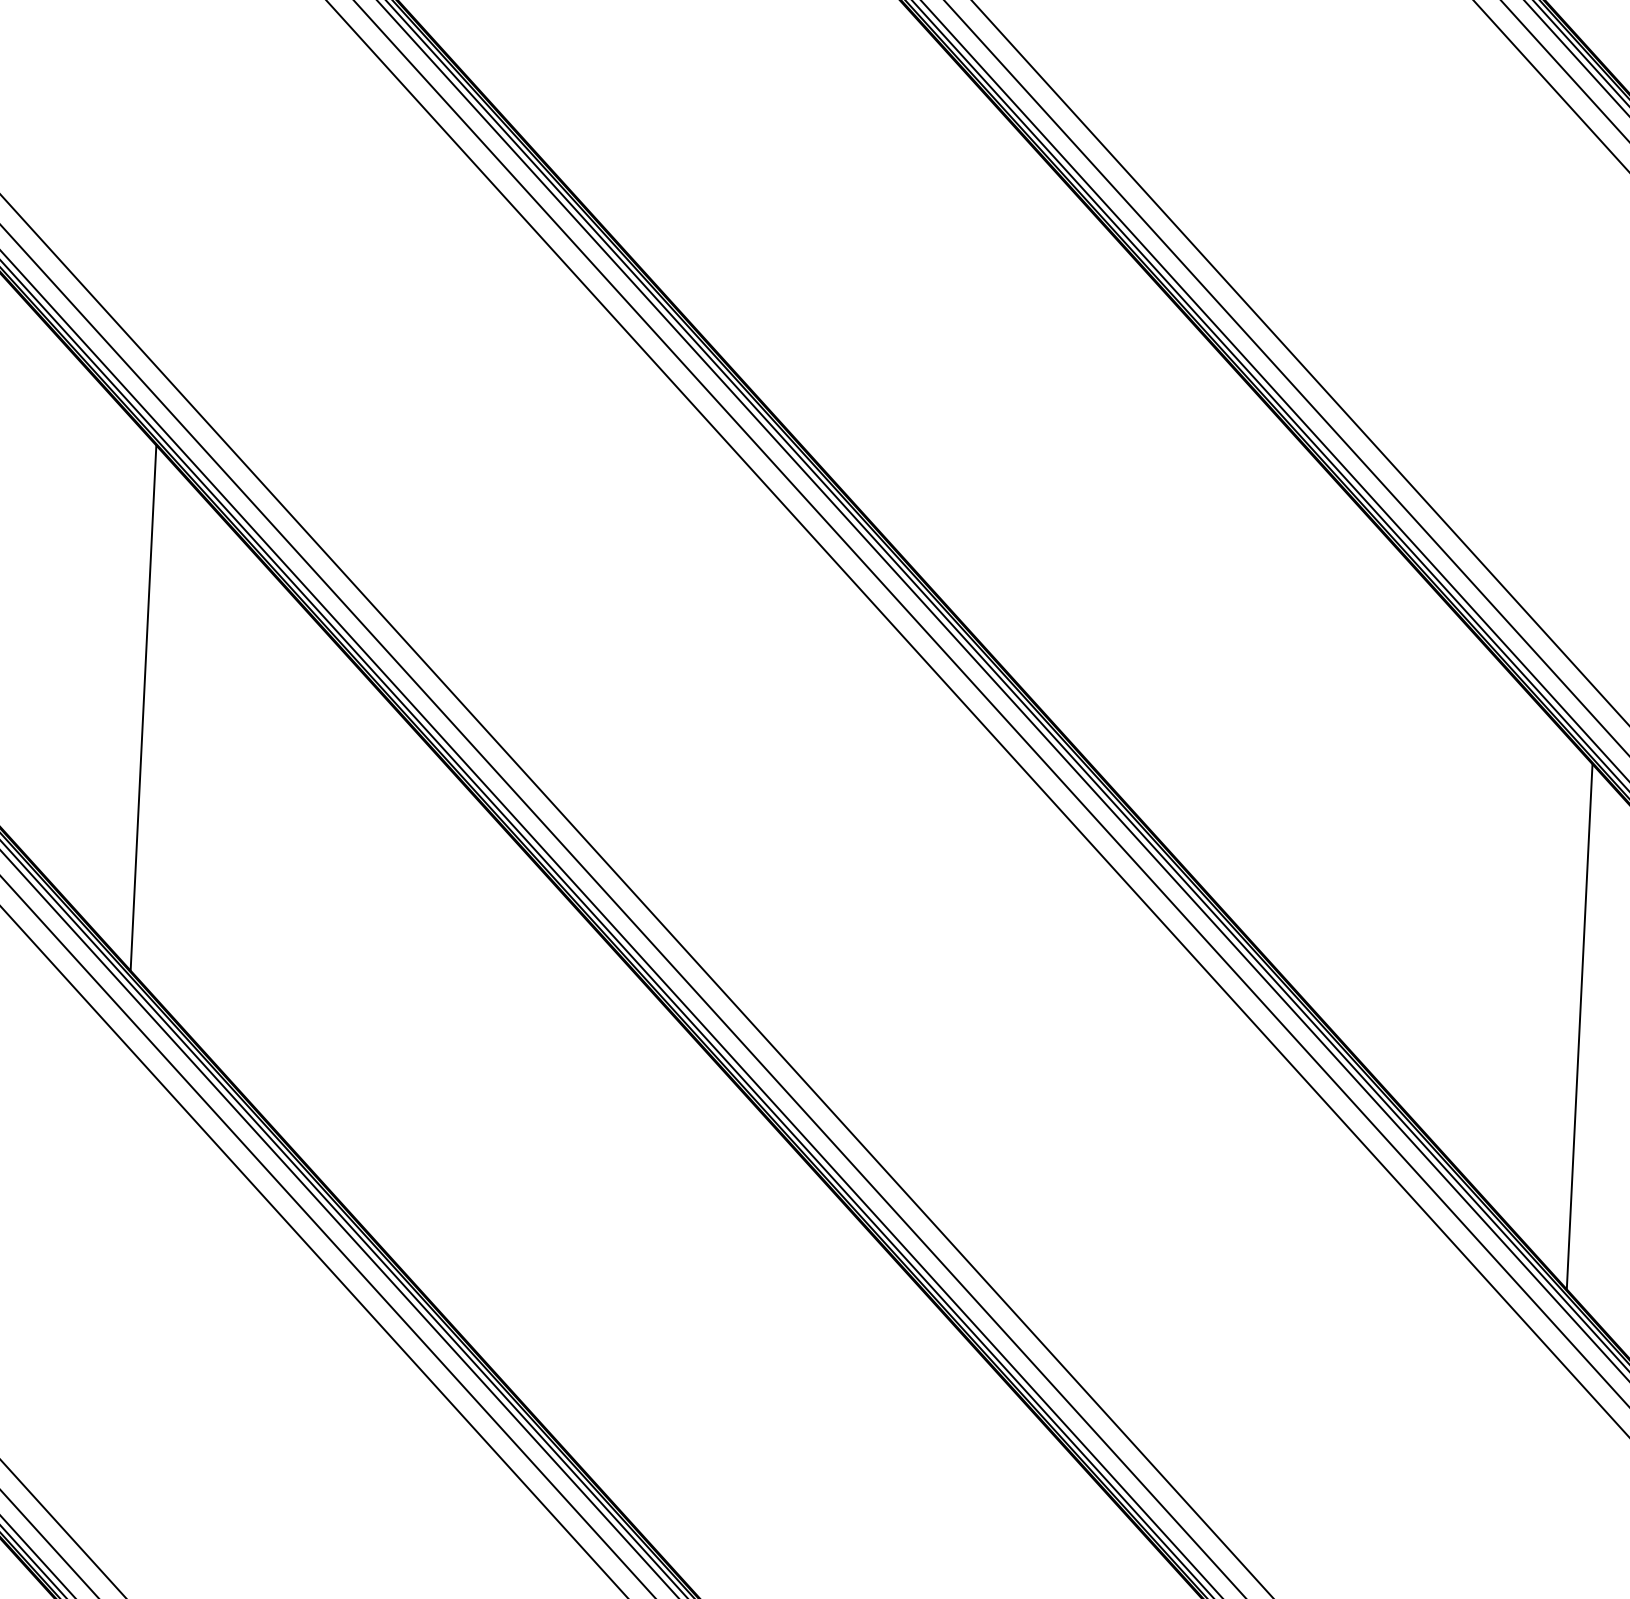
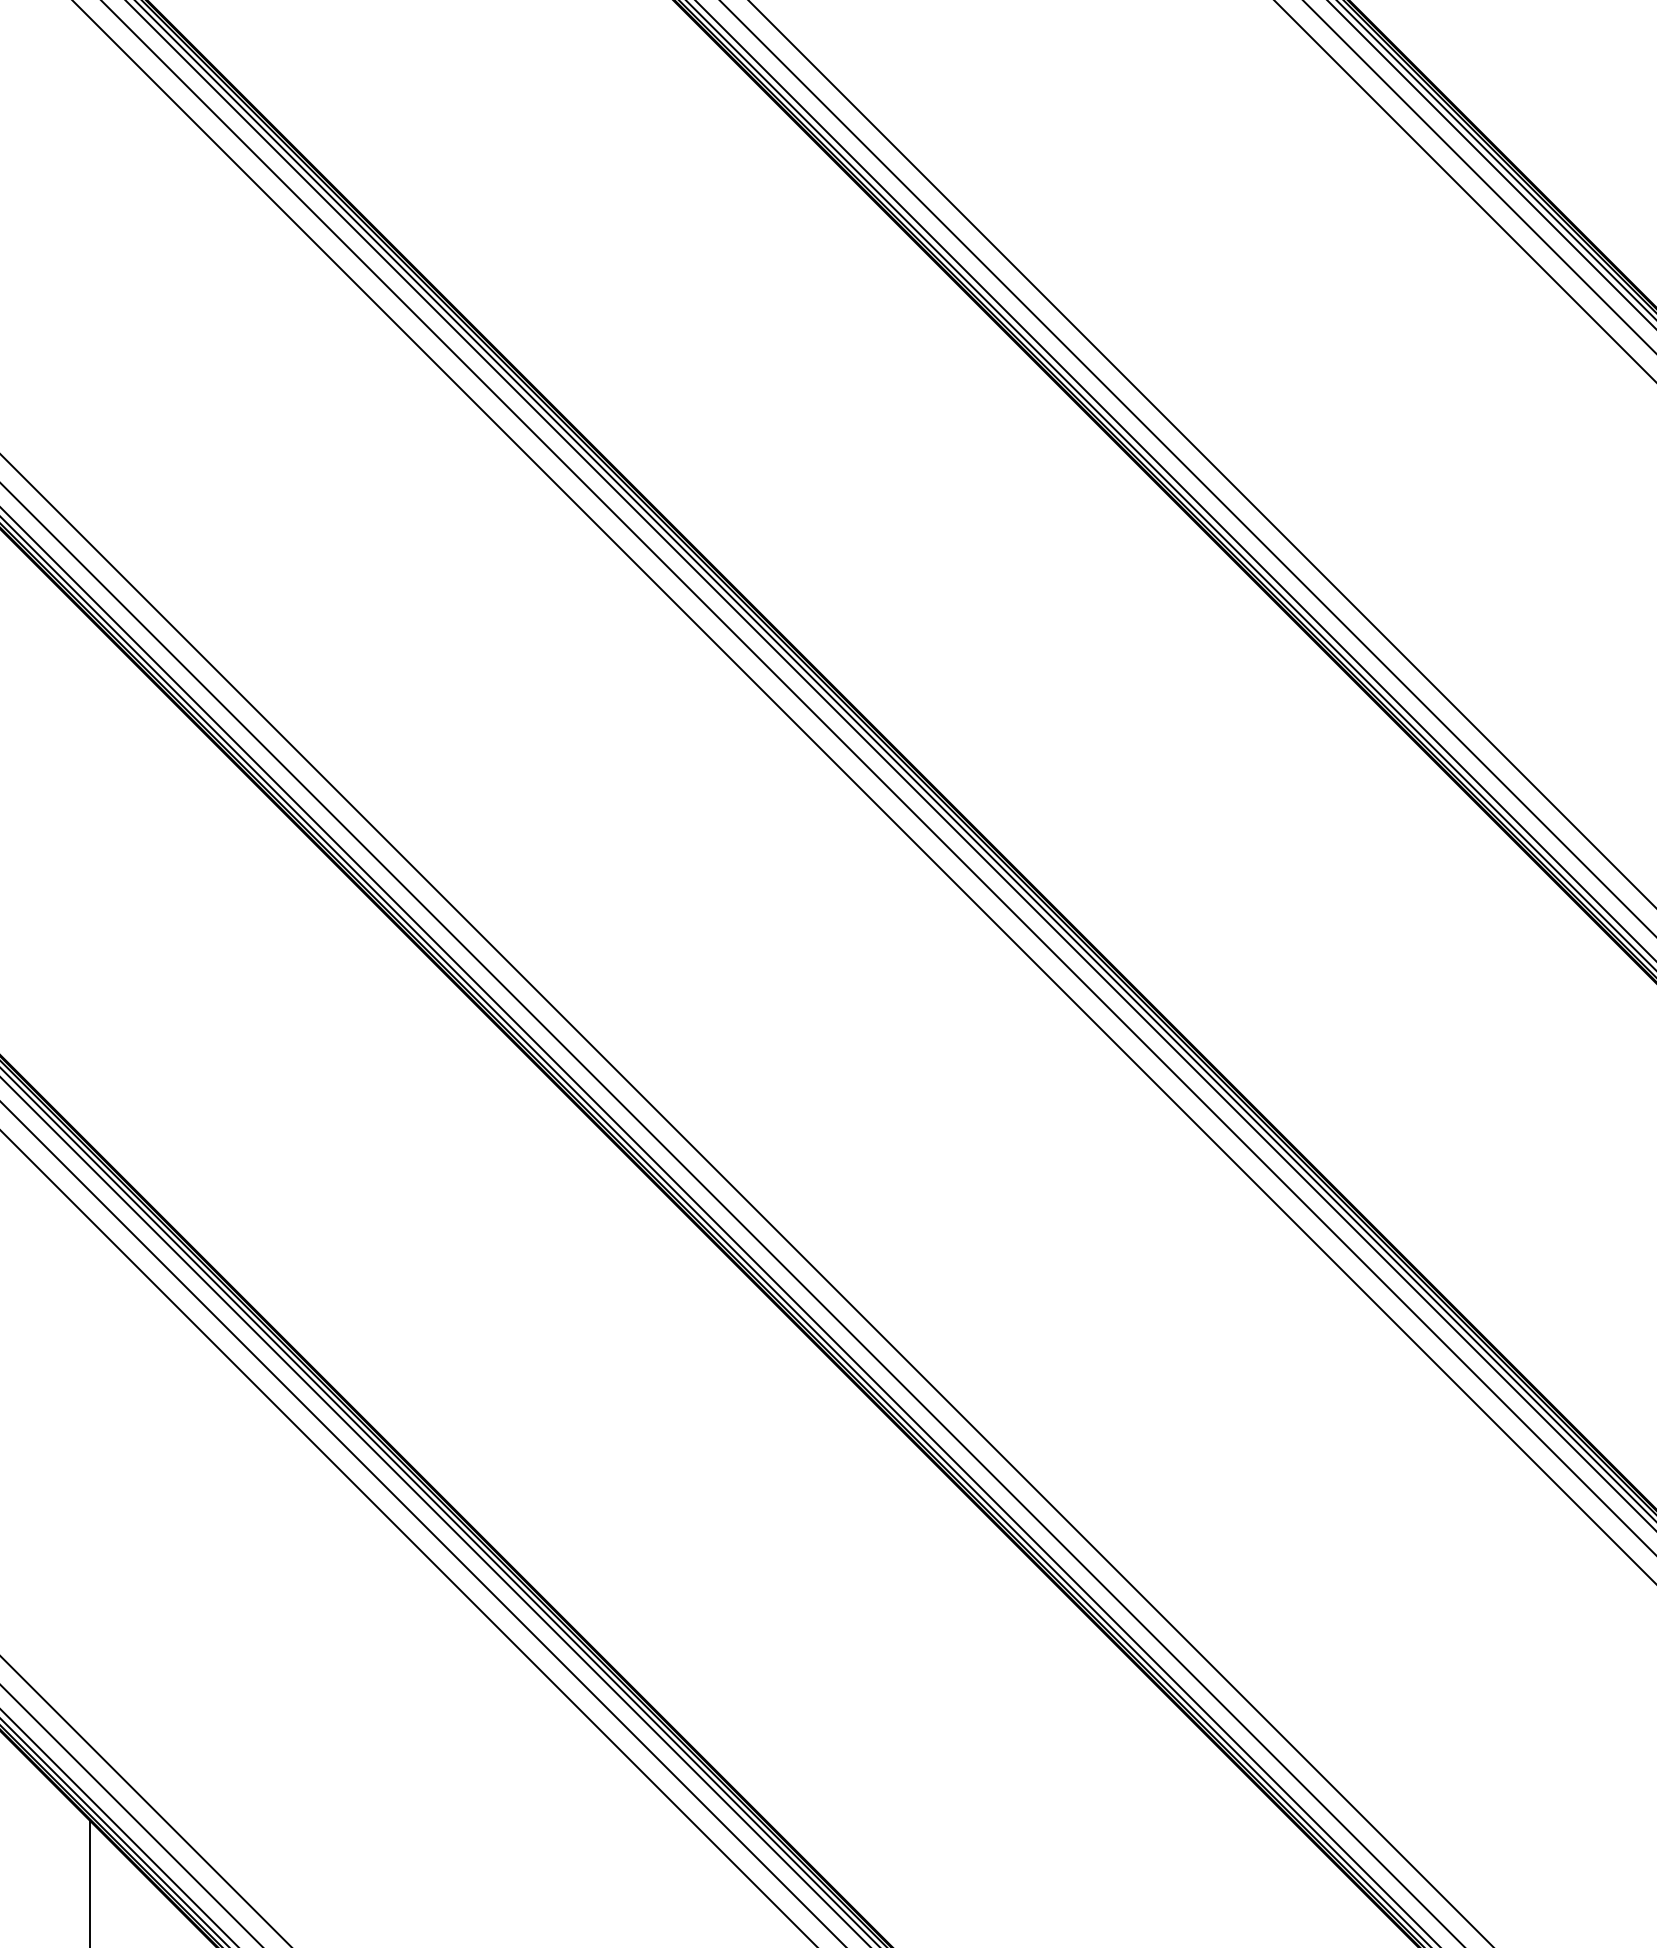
line: (143, 708) -> (89, 881), removed
line: (1579, 1026) -> (1539, 1129), removed

